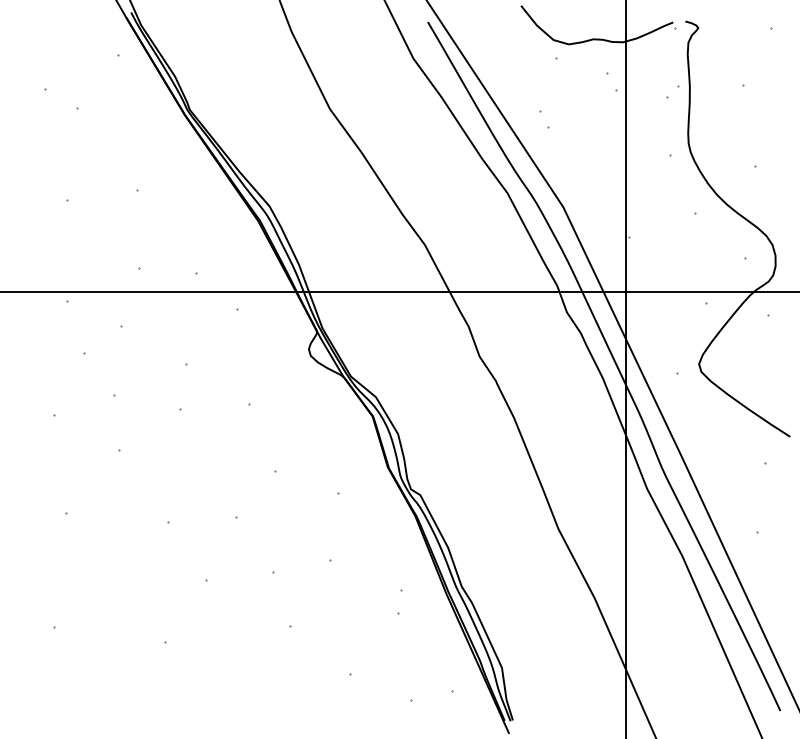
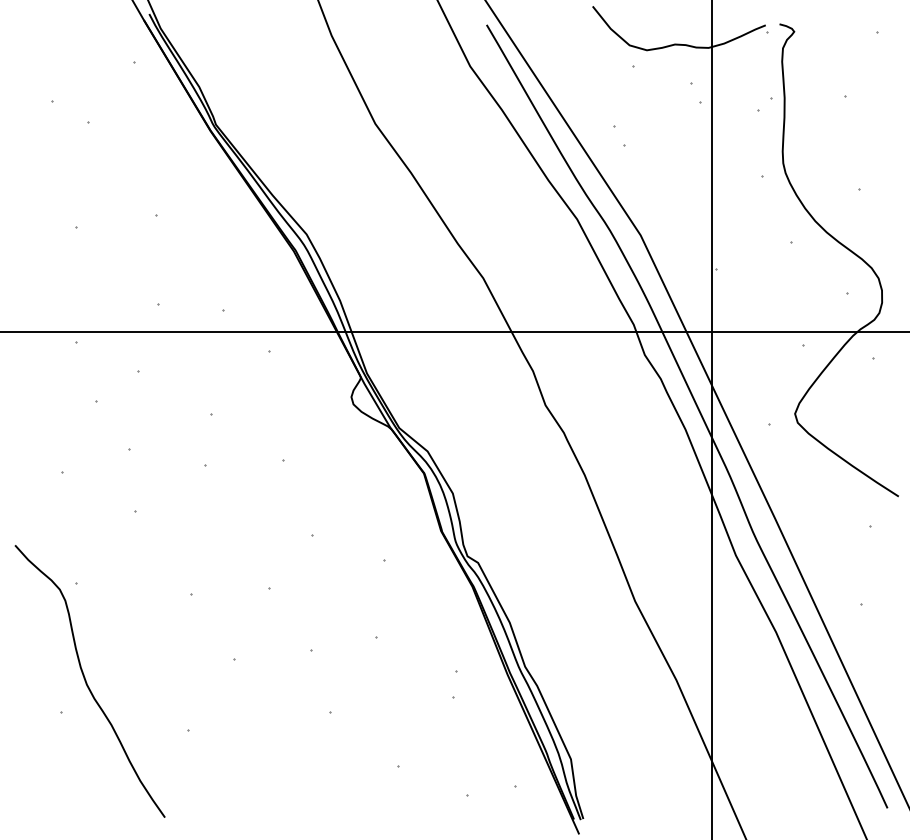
curve: (76, 600) -> (87, 682), added

